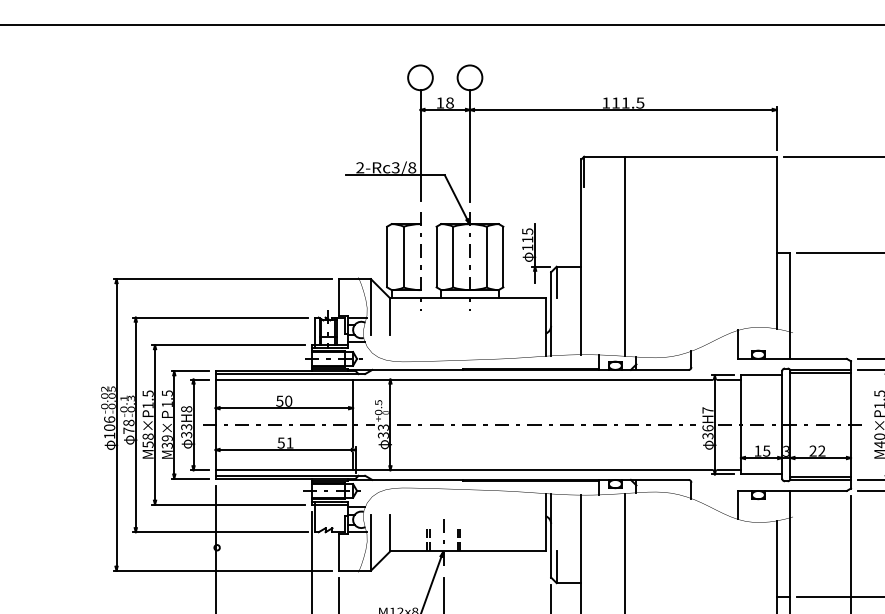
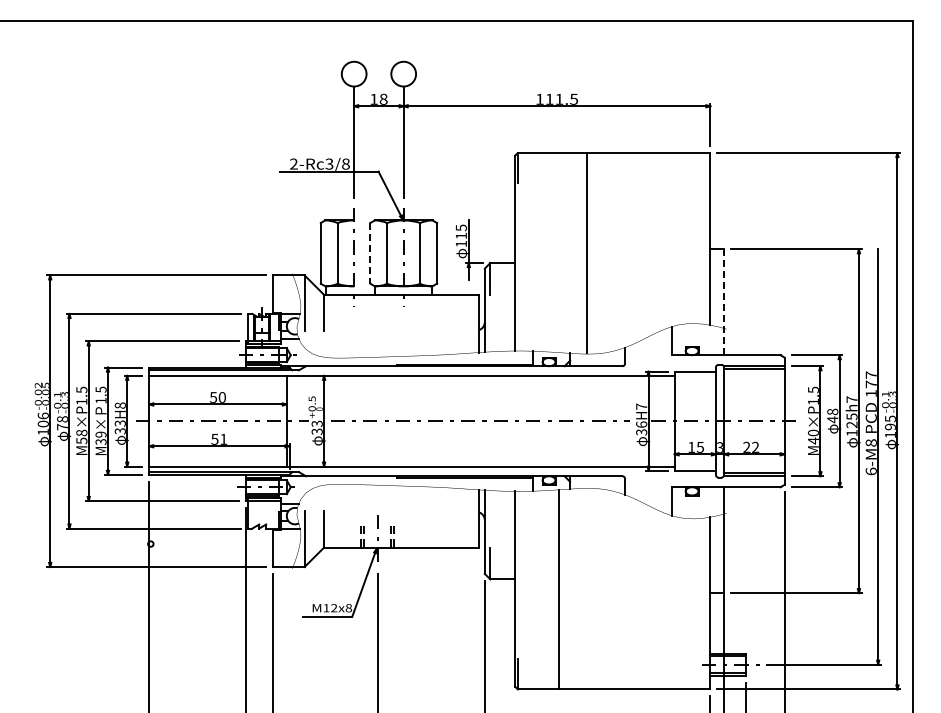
line: (625, 256) -> (587, 252), moved
line: (436, 257) -> (370, 253), solid -> dashed
line: (790, 306) -> (724, 302), solid -> dashed

